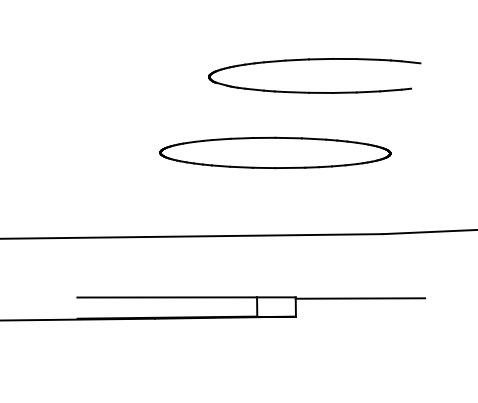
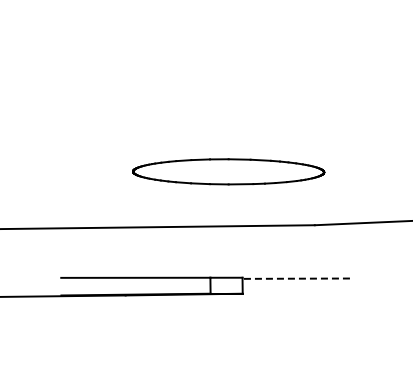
part: (310, 61) -> (254, 81), removed
part: (275, 152) -> (228, 171), moved
line: (360, 298) -> (296, 278), solid -> dashed

